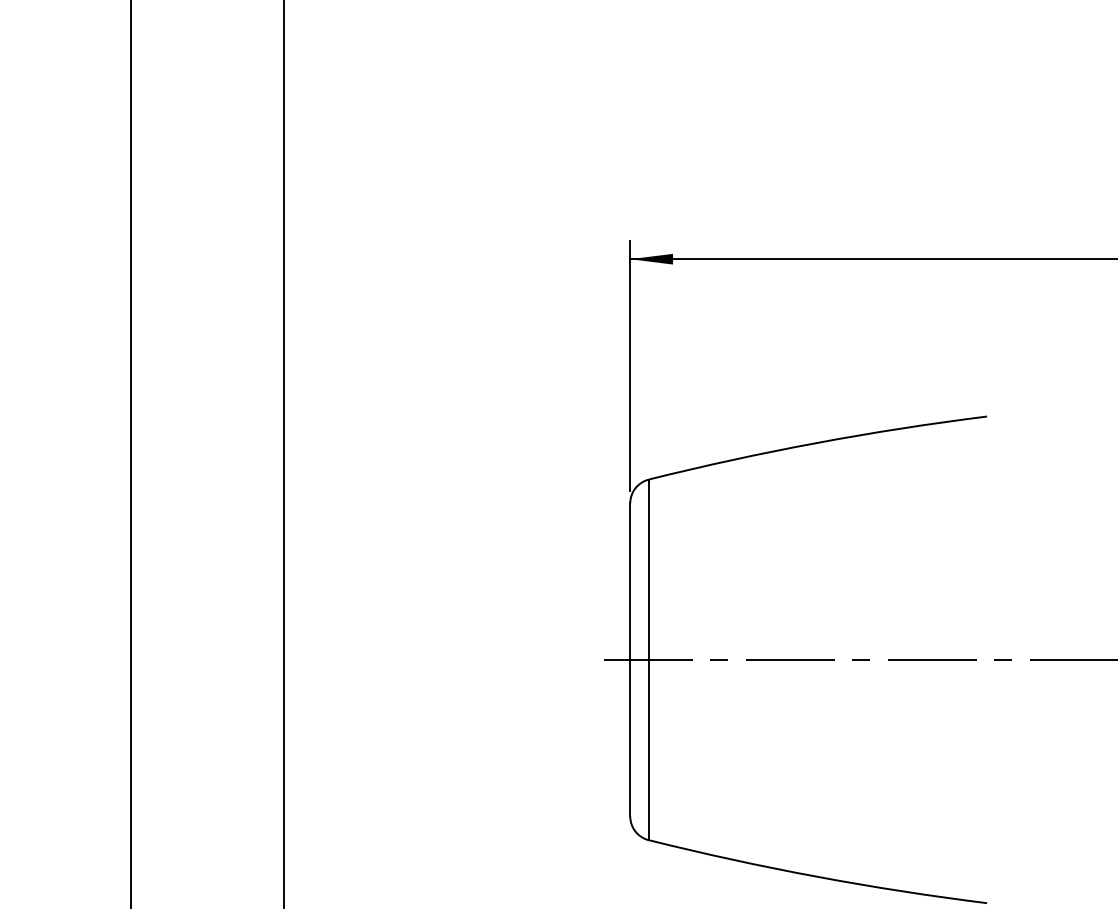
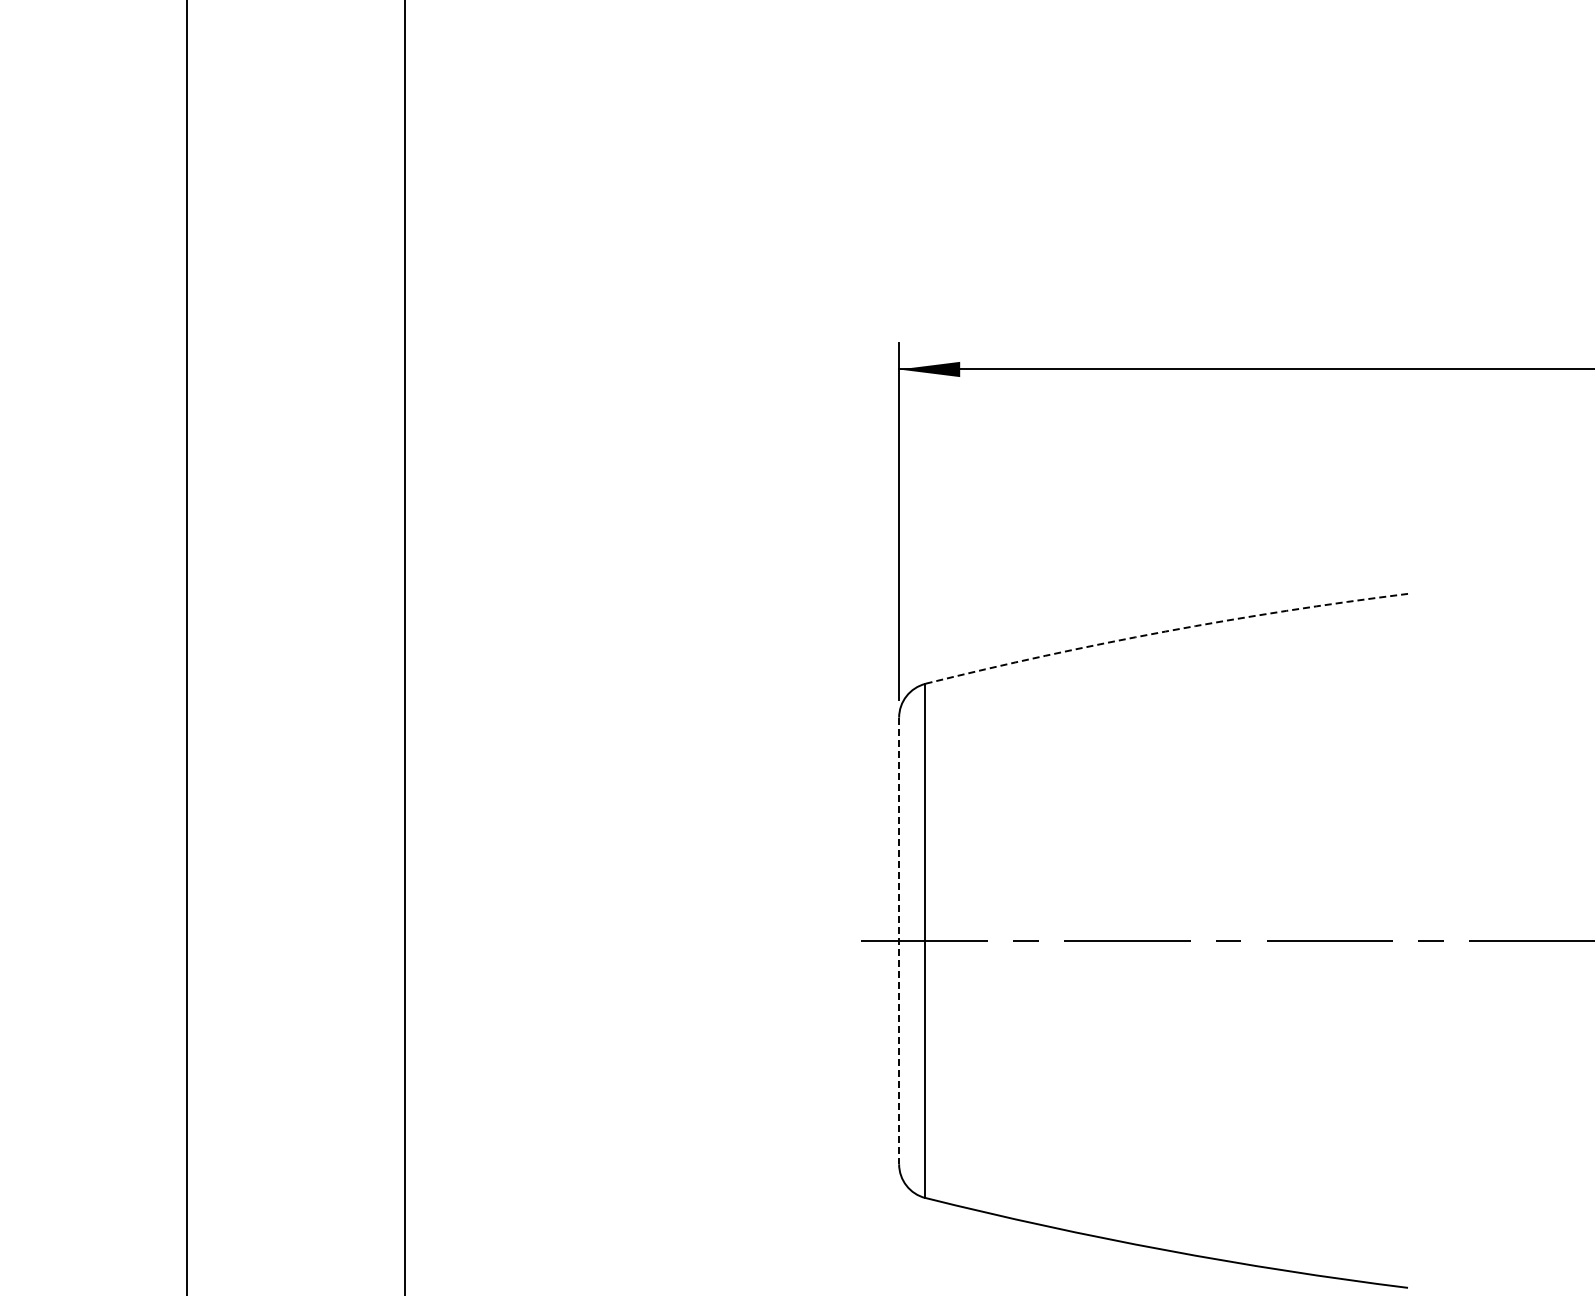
arc: (817, 442) -> (1165, 631), solid -> dashed
line: (630, 660) -> (899, 941), solid -> dashed

